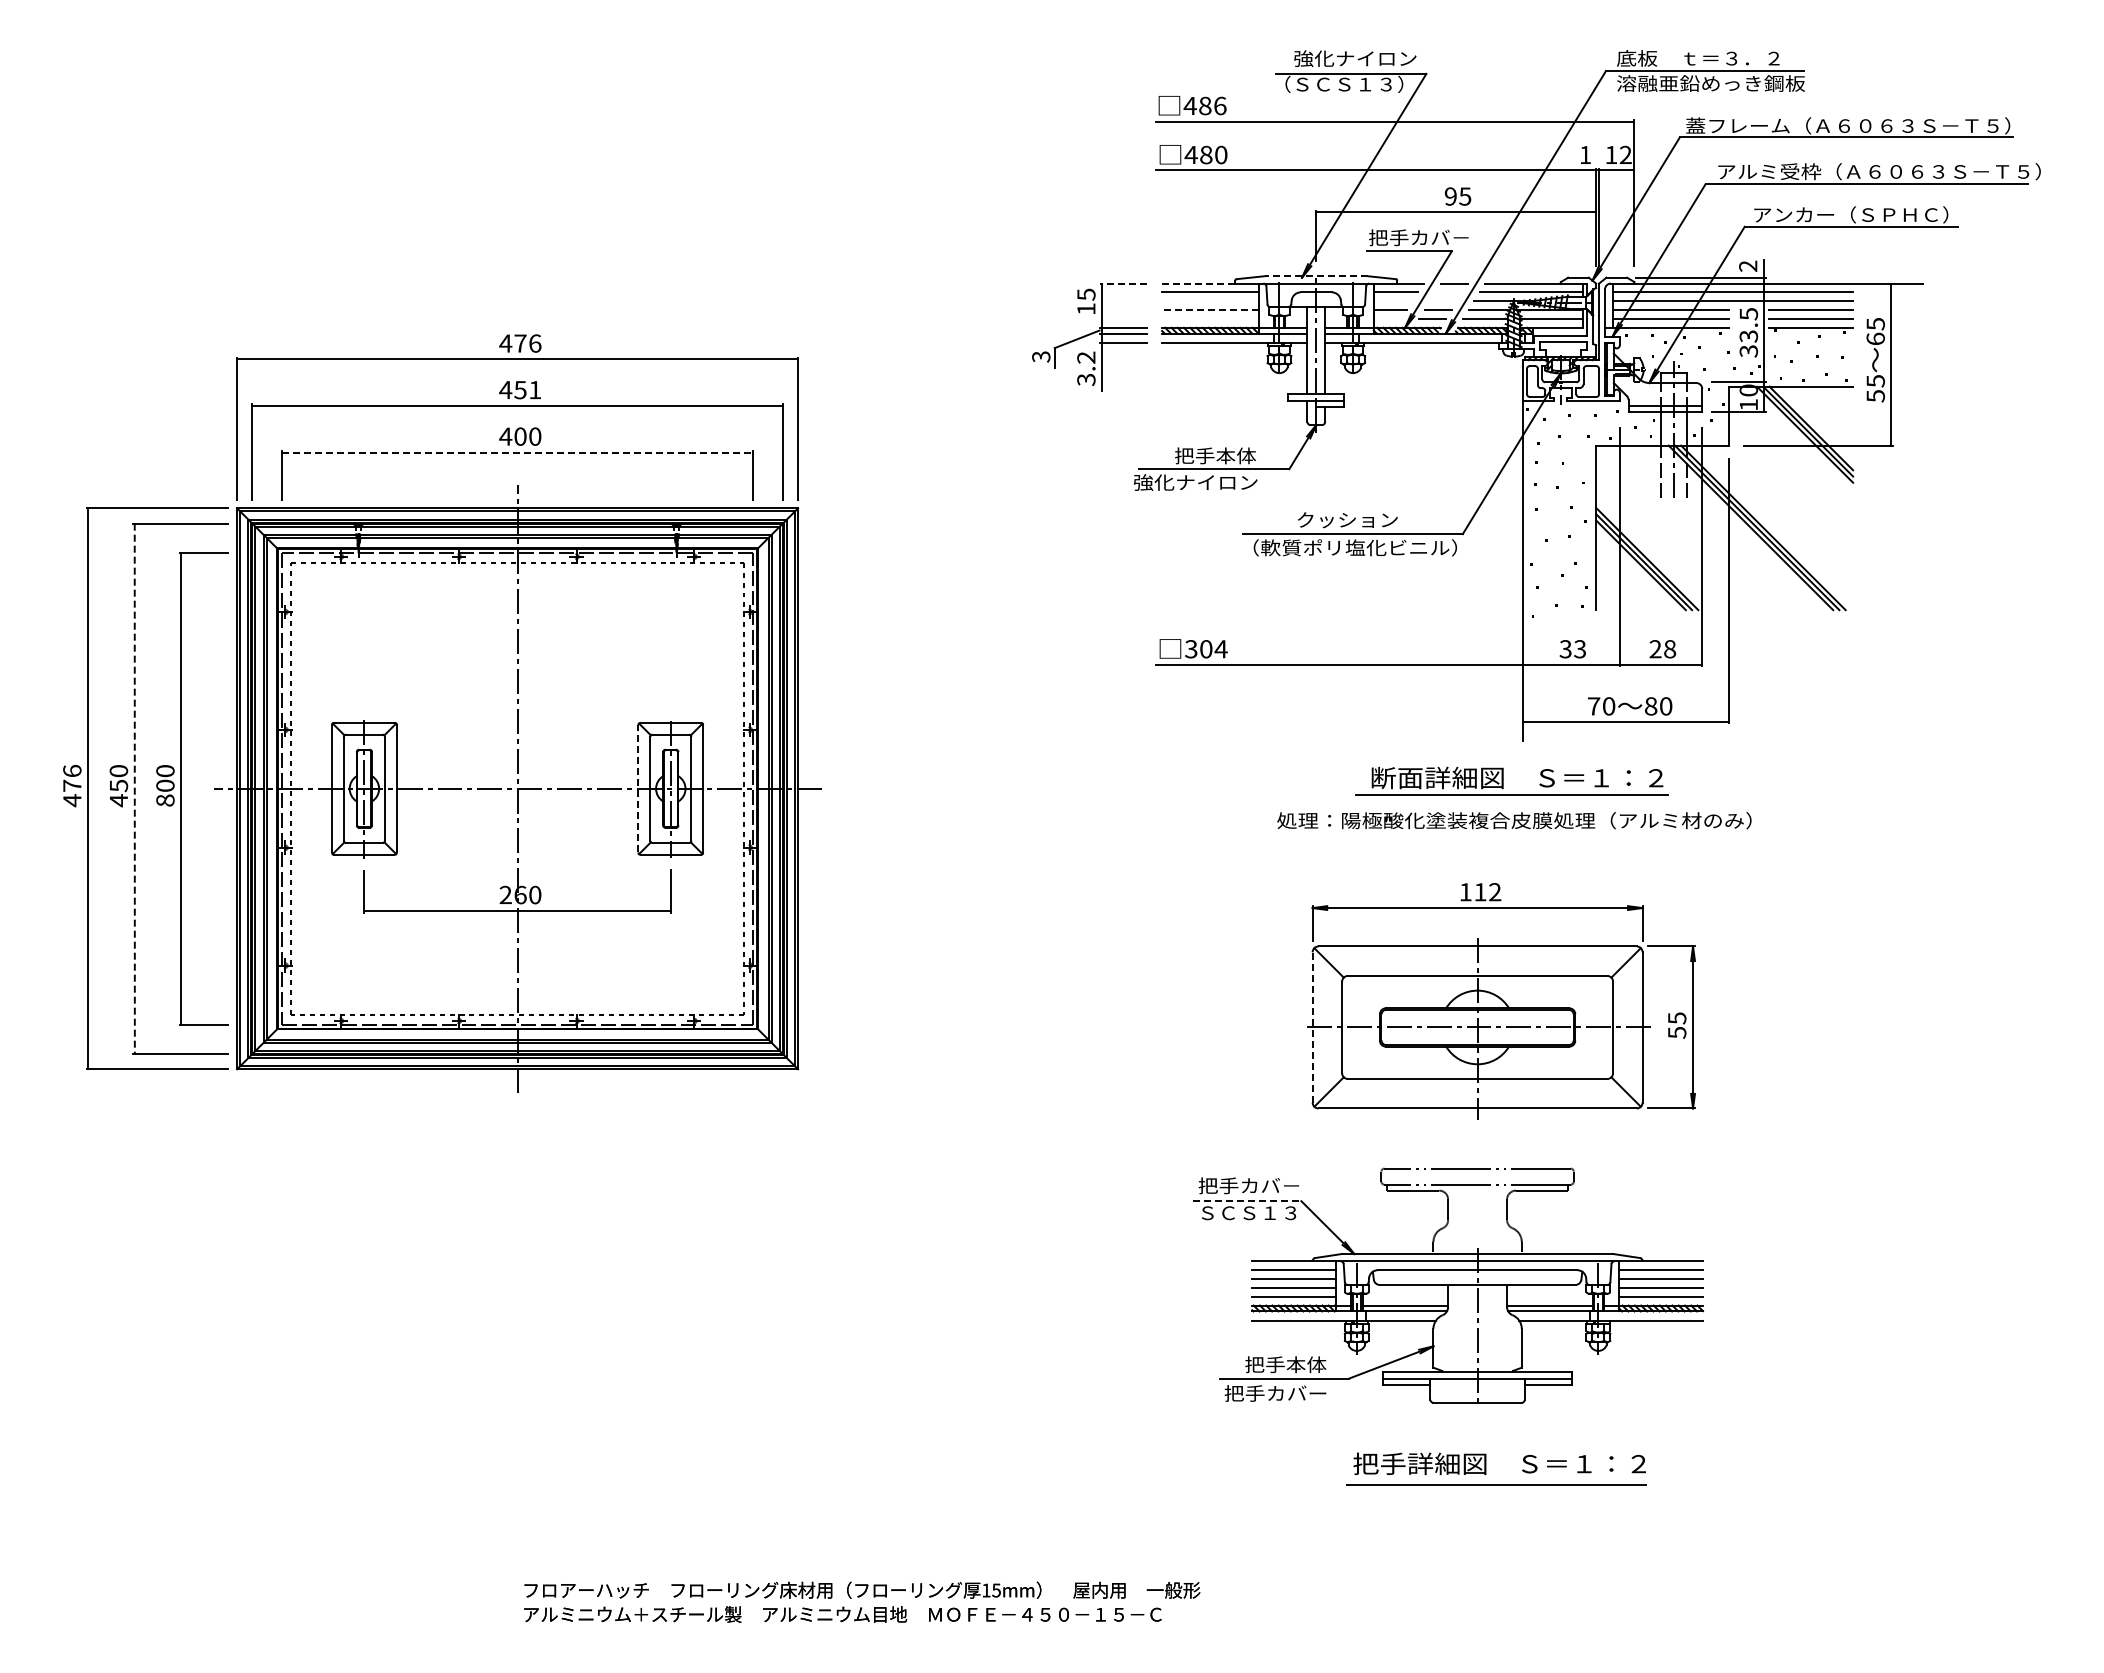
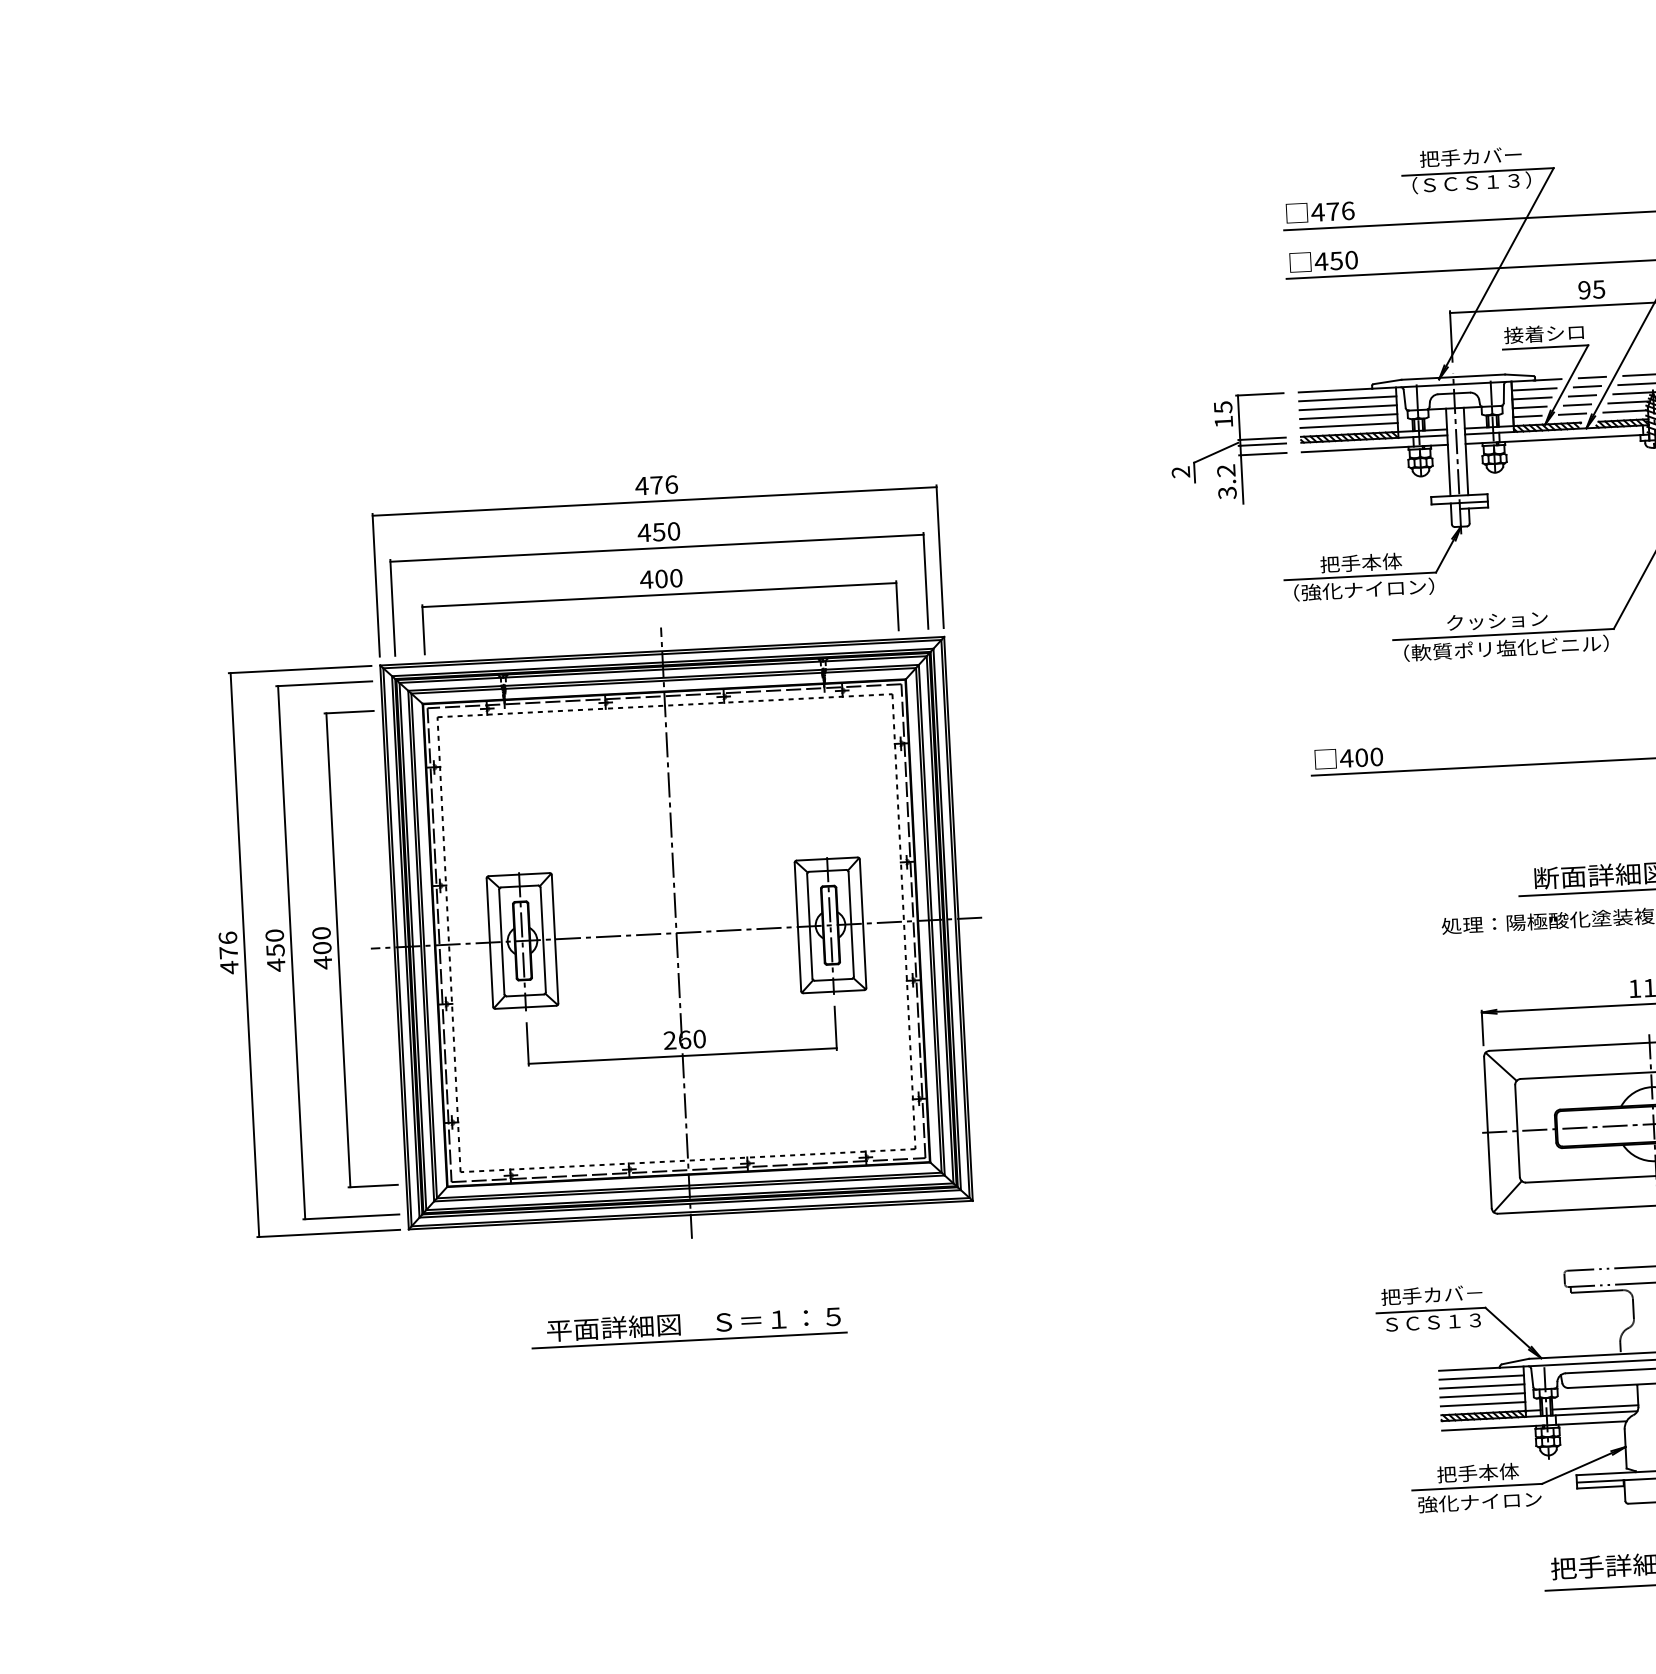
text: (1355, 58) -> (1481, 156), 強化ナイロン -> 把手カバー
text: (1205, 105) -> (1333, 211), 486 -> 476
text: (1206, 154) -> (1336, 260), 480 -> 450
text: (1418, 237) -> (1554, 333), 把手カバ－ -> 接着シロ
line: (1316, 276) -> (1453, 377), dashed -> solid
line: (1123, 283) -> (1259, 394), dashed -> solid
line: (1198, 283) -> (1335, 390), dashed -> solid
line: (1448, 292) -> (1587, 386), added
line: (1210, 301) -> (1348, 407), added
line: (1392, 301) -> (1531, 398), added
line: (1442, 301) -> (1581, 396), added
line: (1209, 310) -> (1347, 417), dashed -> solid
line: (1210, 318) -> (1349, 425), added
line: (1387, 318) -> (1527, 416), added
text: (1041, 356) -> (1181, 471), 3 -> 2
text: (535, 389) -> (674, 530), 451 -> 450
line: (517, 452) -> (659, 595), dashed -> solid
text: (1210, 482) -> (1357, 589), 強化ナイロン -> （強化ナイロン）
text: (1205, 649) -> (1360, 758), 304 -> 400
line: (638, 788) -> (798, 926), dashed -> solid
line: (134, 789) -> (291, 953), dashed -> solid
text: (165, 800) -> (323, 962), 800 -> 400
line: (1312, 1026) -> (1487, 1131), dashed -> solid
part: (501, 1180) -> (680, 1327), added
line: (1247, 1201) -> (1431, 1310), dashed -> solid
text: (1285, 1393) -> (1479, 1501), 把手カバー -> 強化ナイロン

